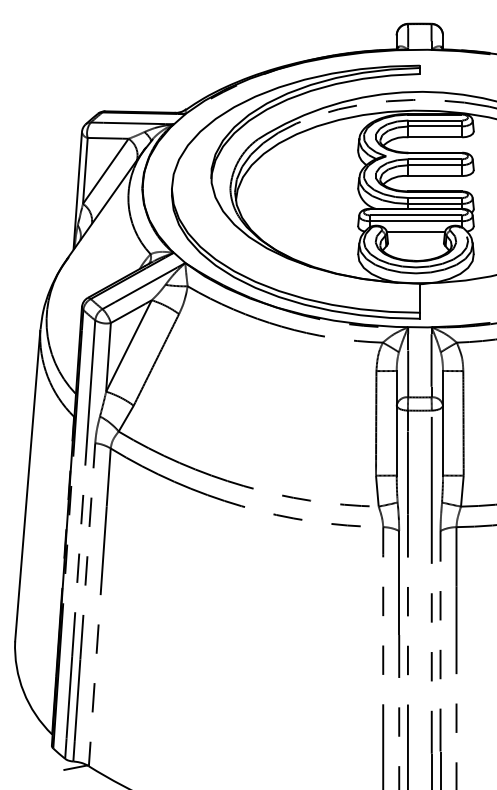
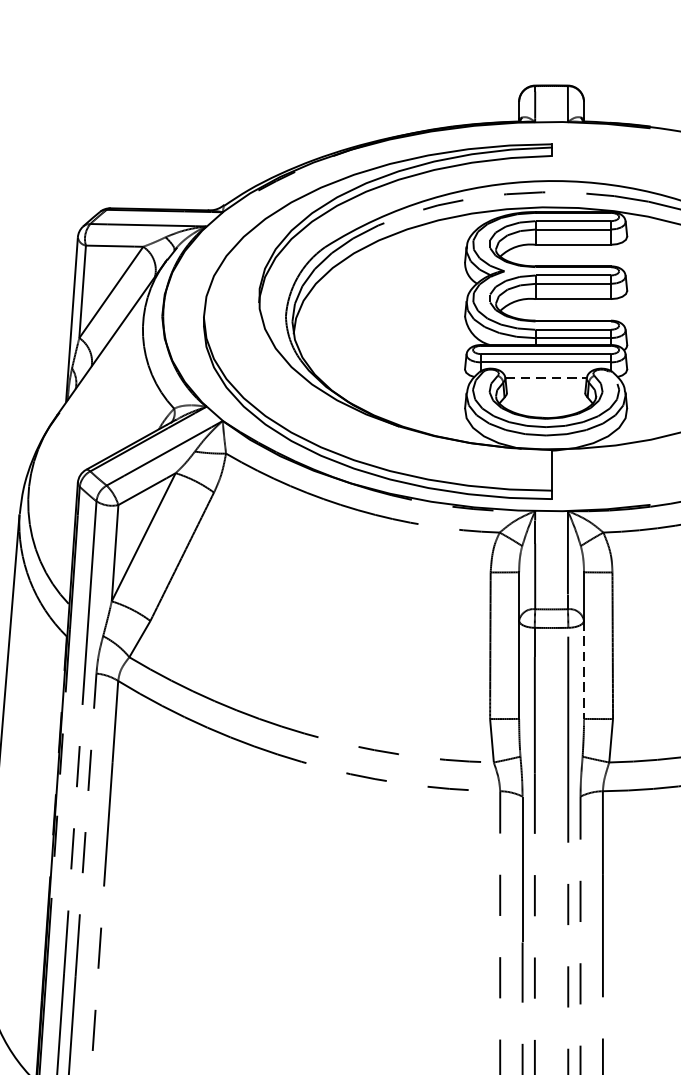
line: (416, 232) -> (546, 378), solid -> dashed
line: (443, 441) -> (584, 671), solid -> dashed

